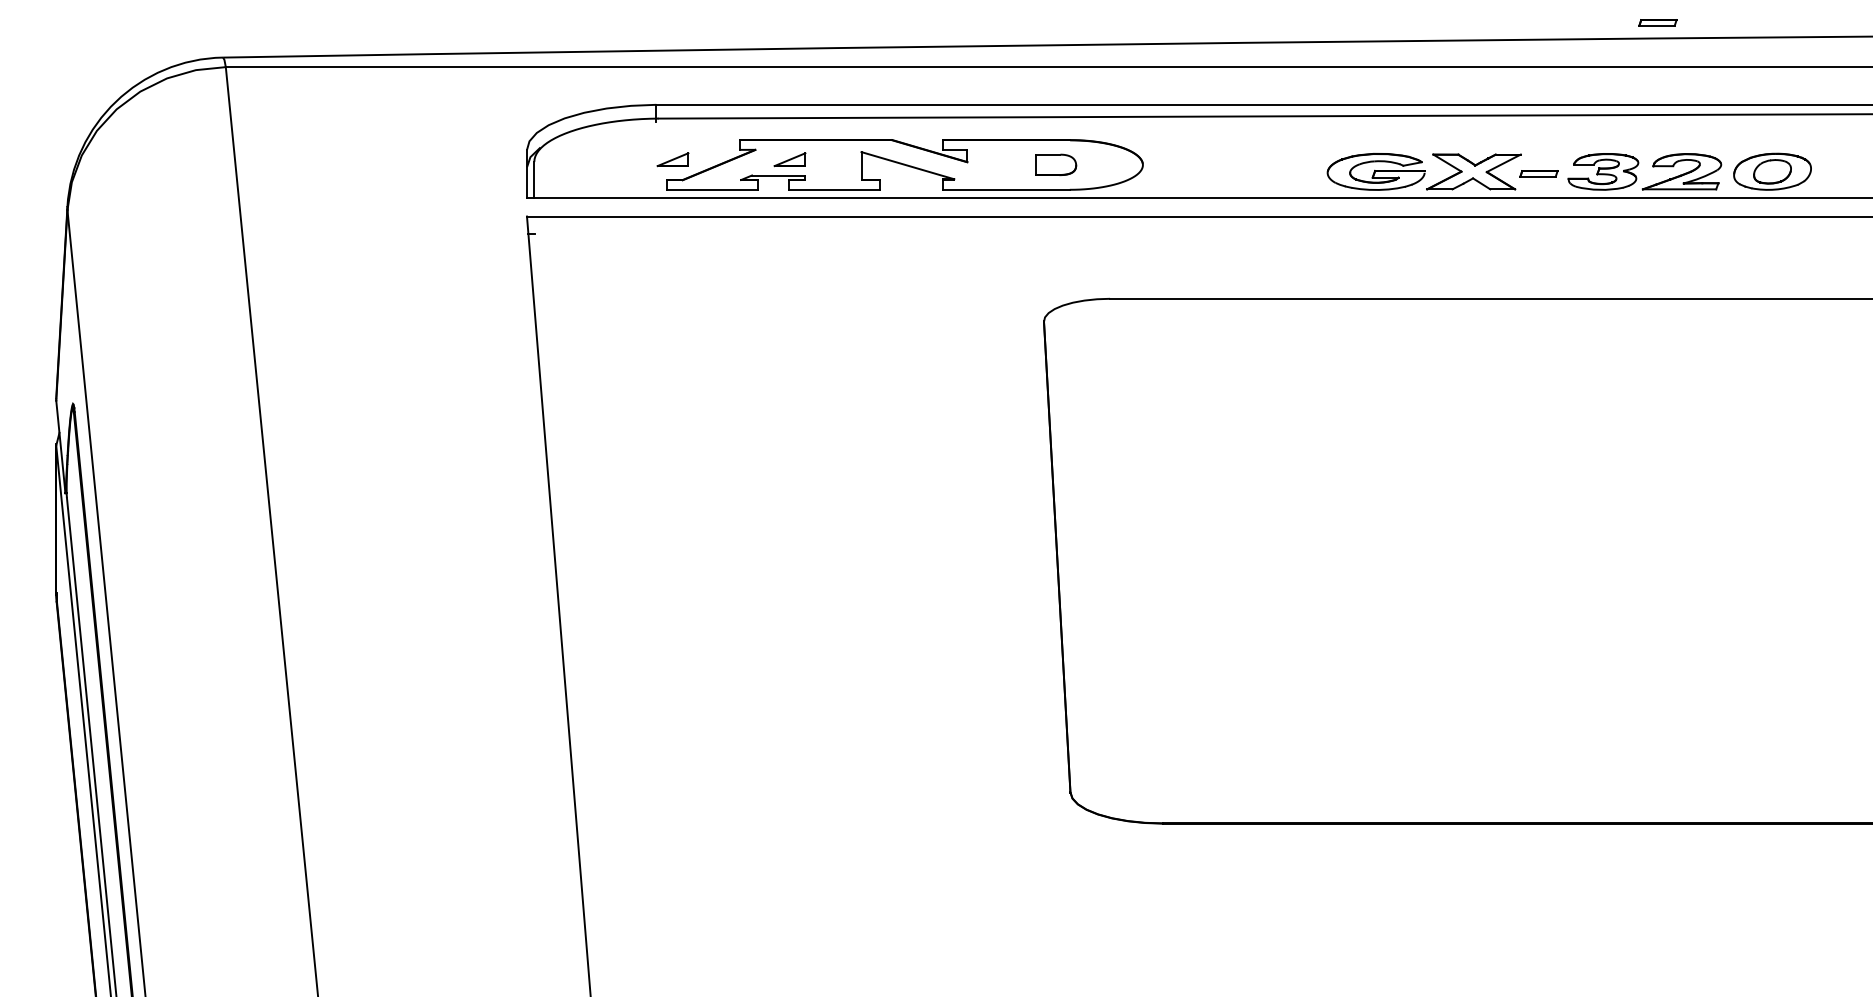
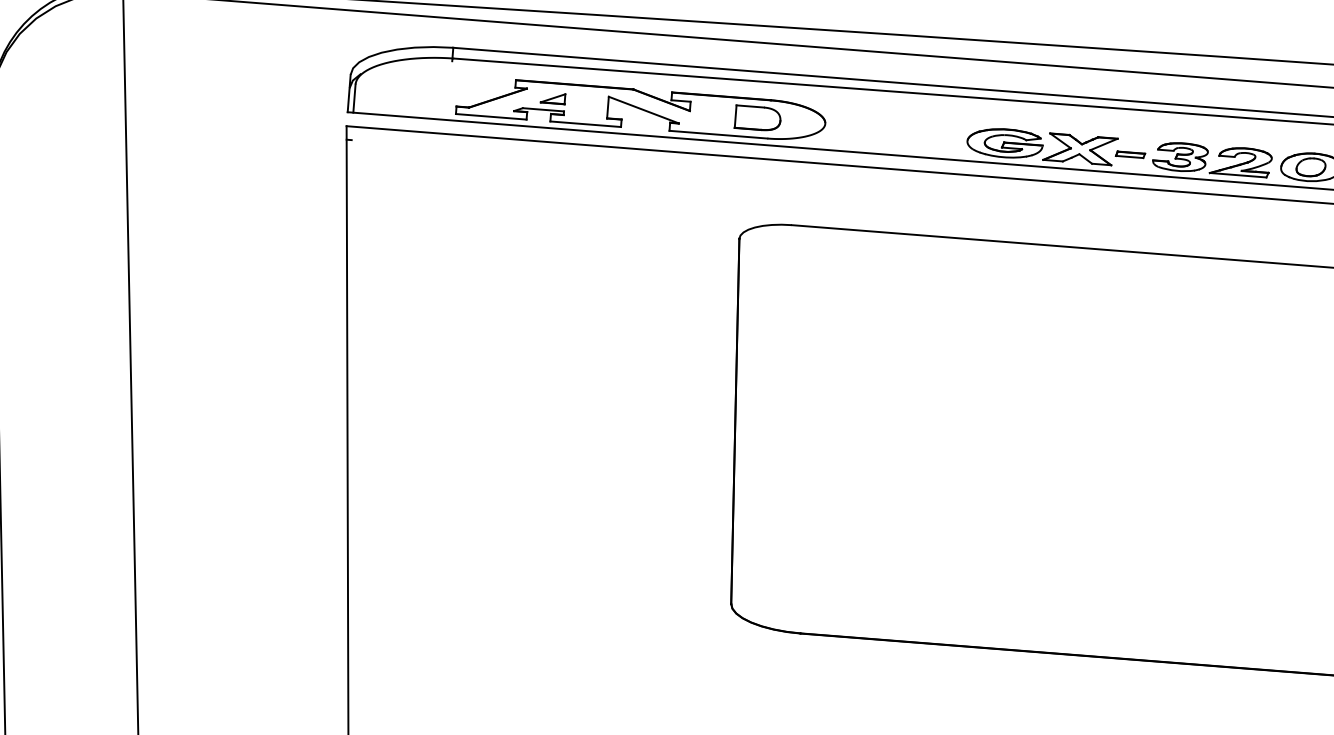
part: (1657, 22) -> (1231, 45), removed
part: (672, 159) -> (462, 91), removed
part: (1055, 164) -> (757, 118), size x1.43

